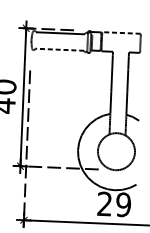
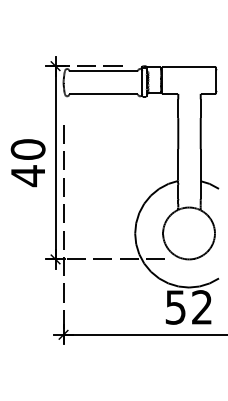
line: (121, 33) -> (189, 67), dashed -> solid
line: (59, 49) -> (103, 94), dashed -> solid
text: (113, 204) -> (188, 307), 29 -> 52

